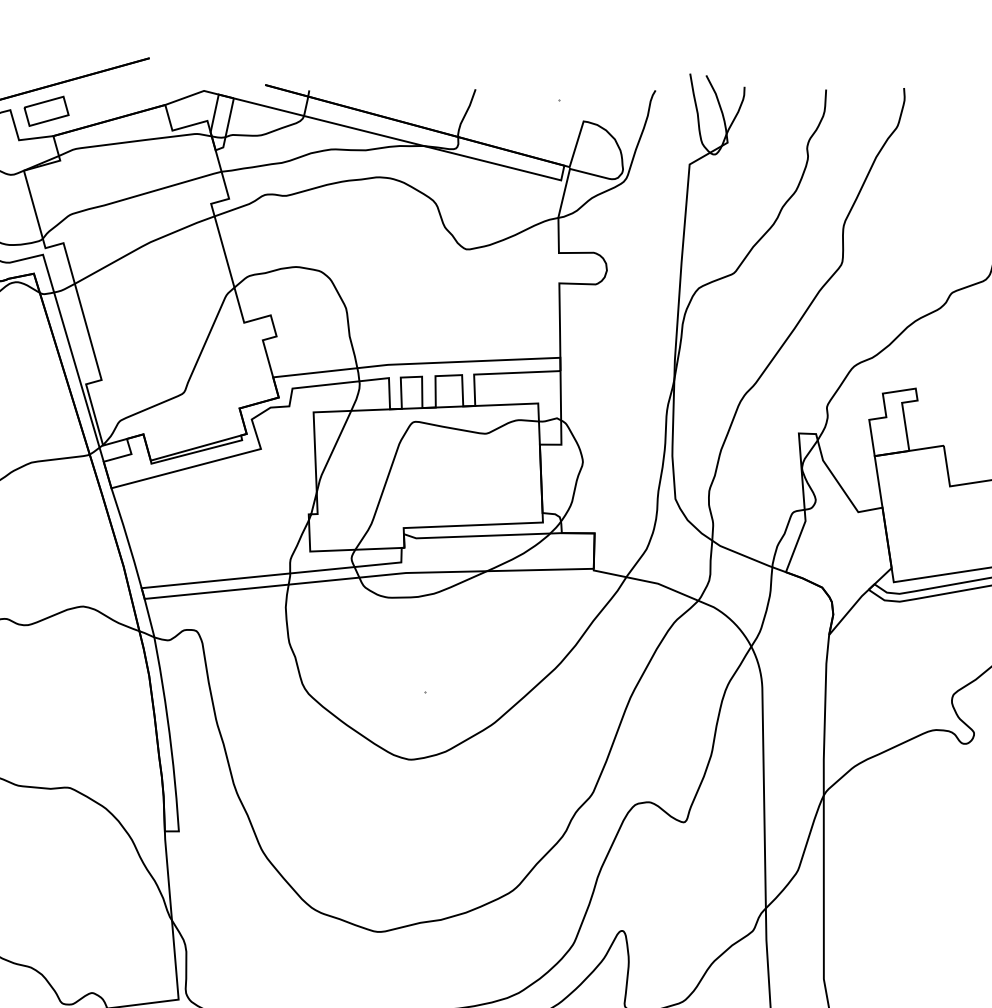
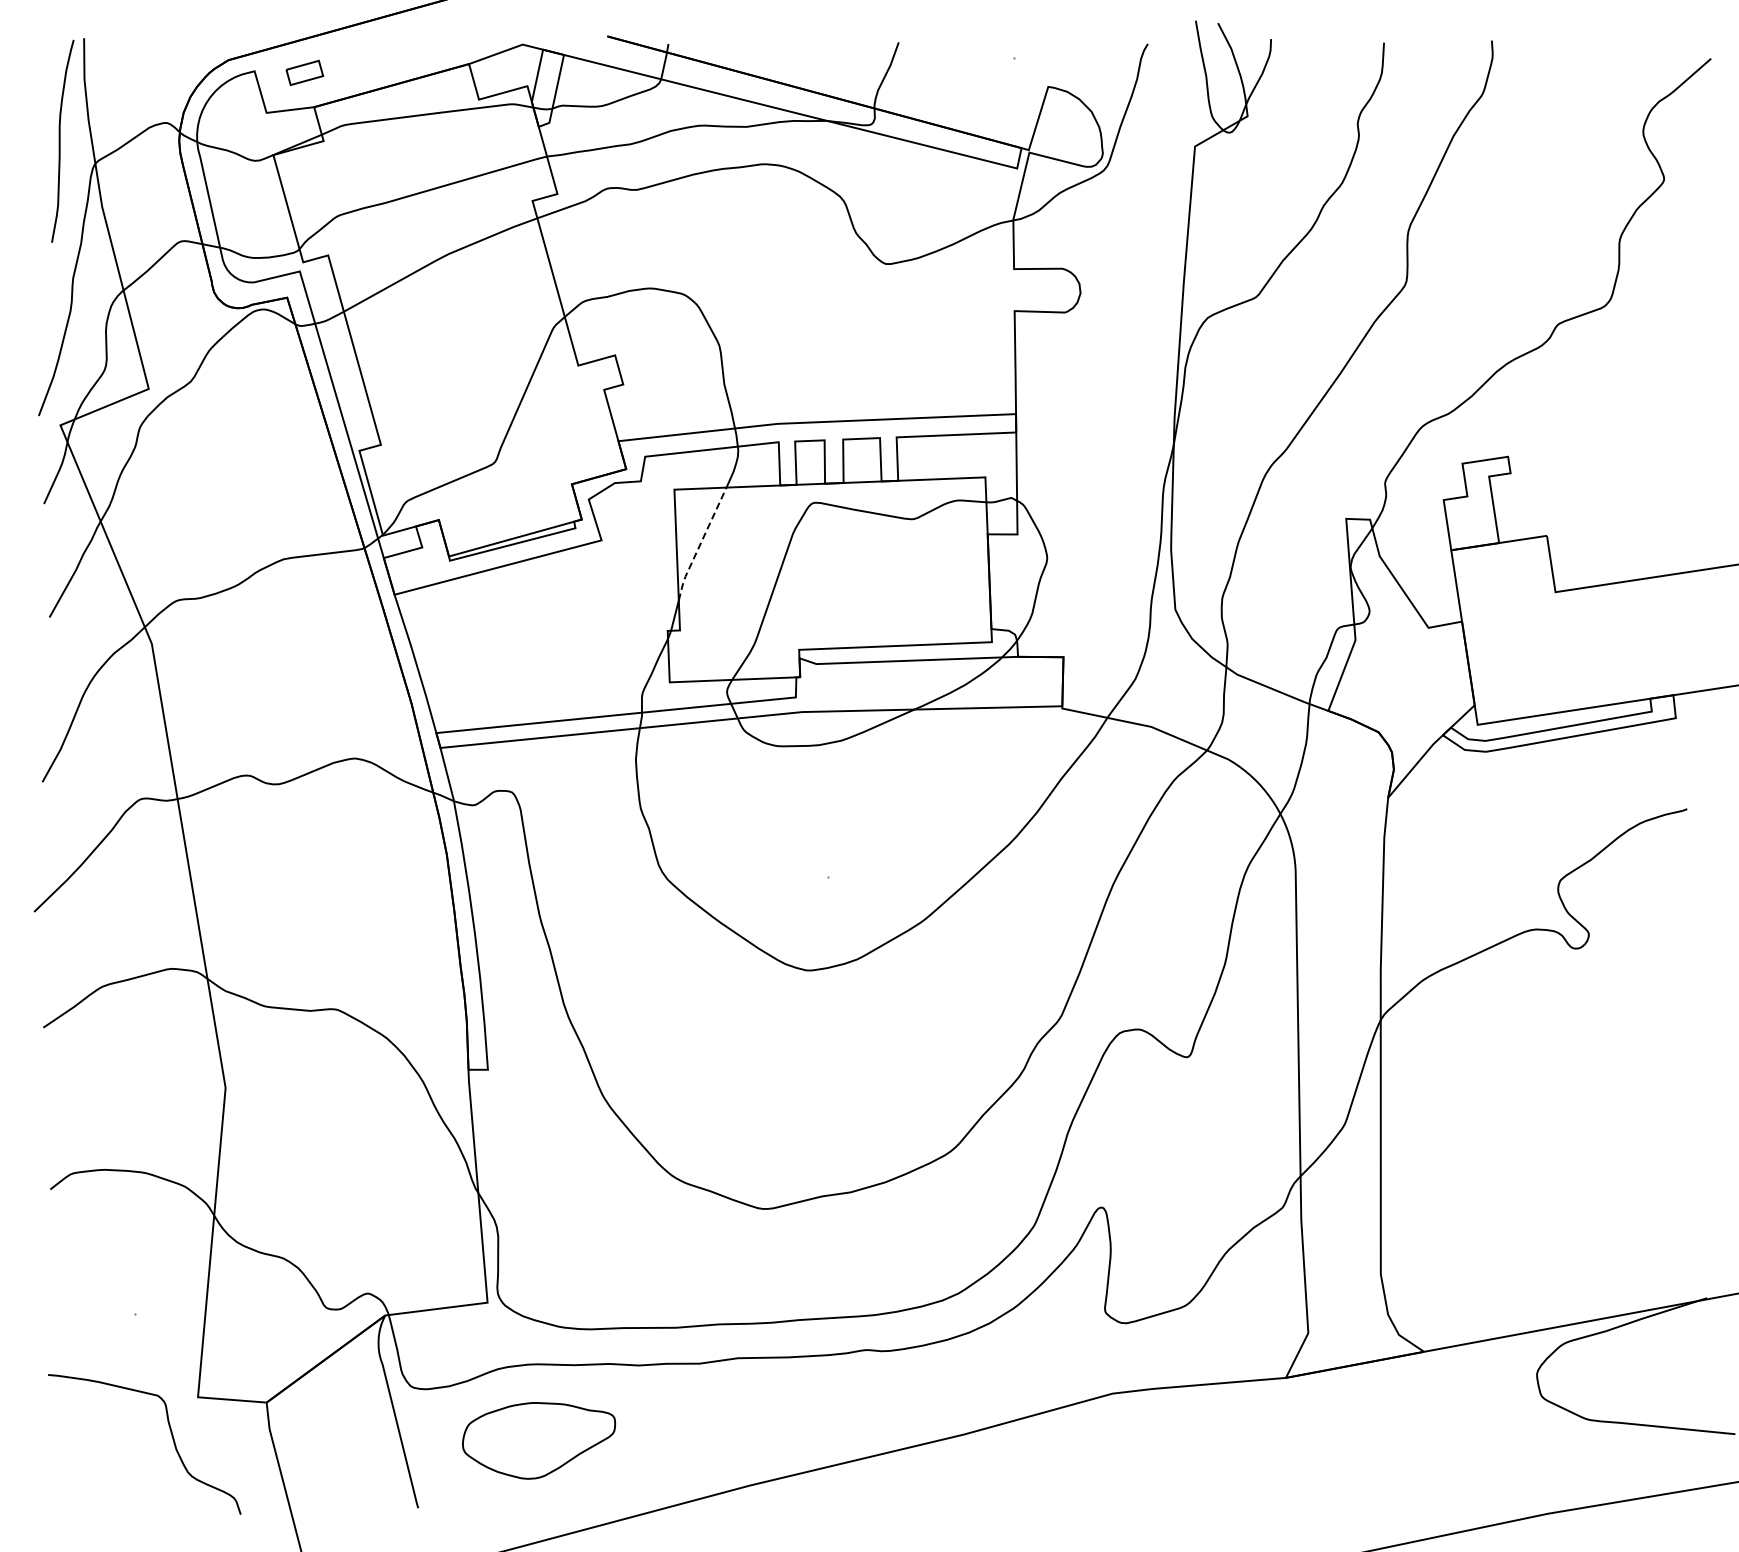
part: (46, 111) -> (304, 72), size x0.6
line: (332, 451) -> (700, 544), solid -> dashed

